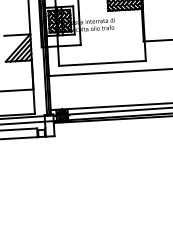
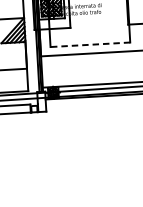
line: (102, 63) -> (90, 44), solid -> dashed

